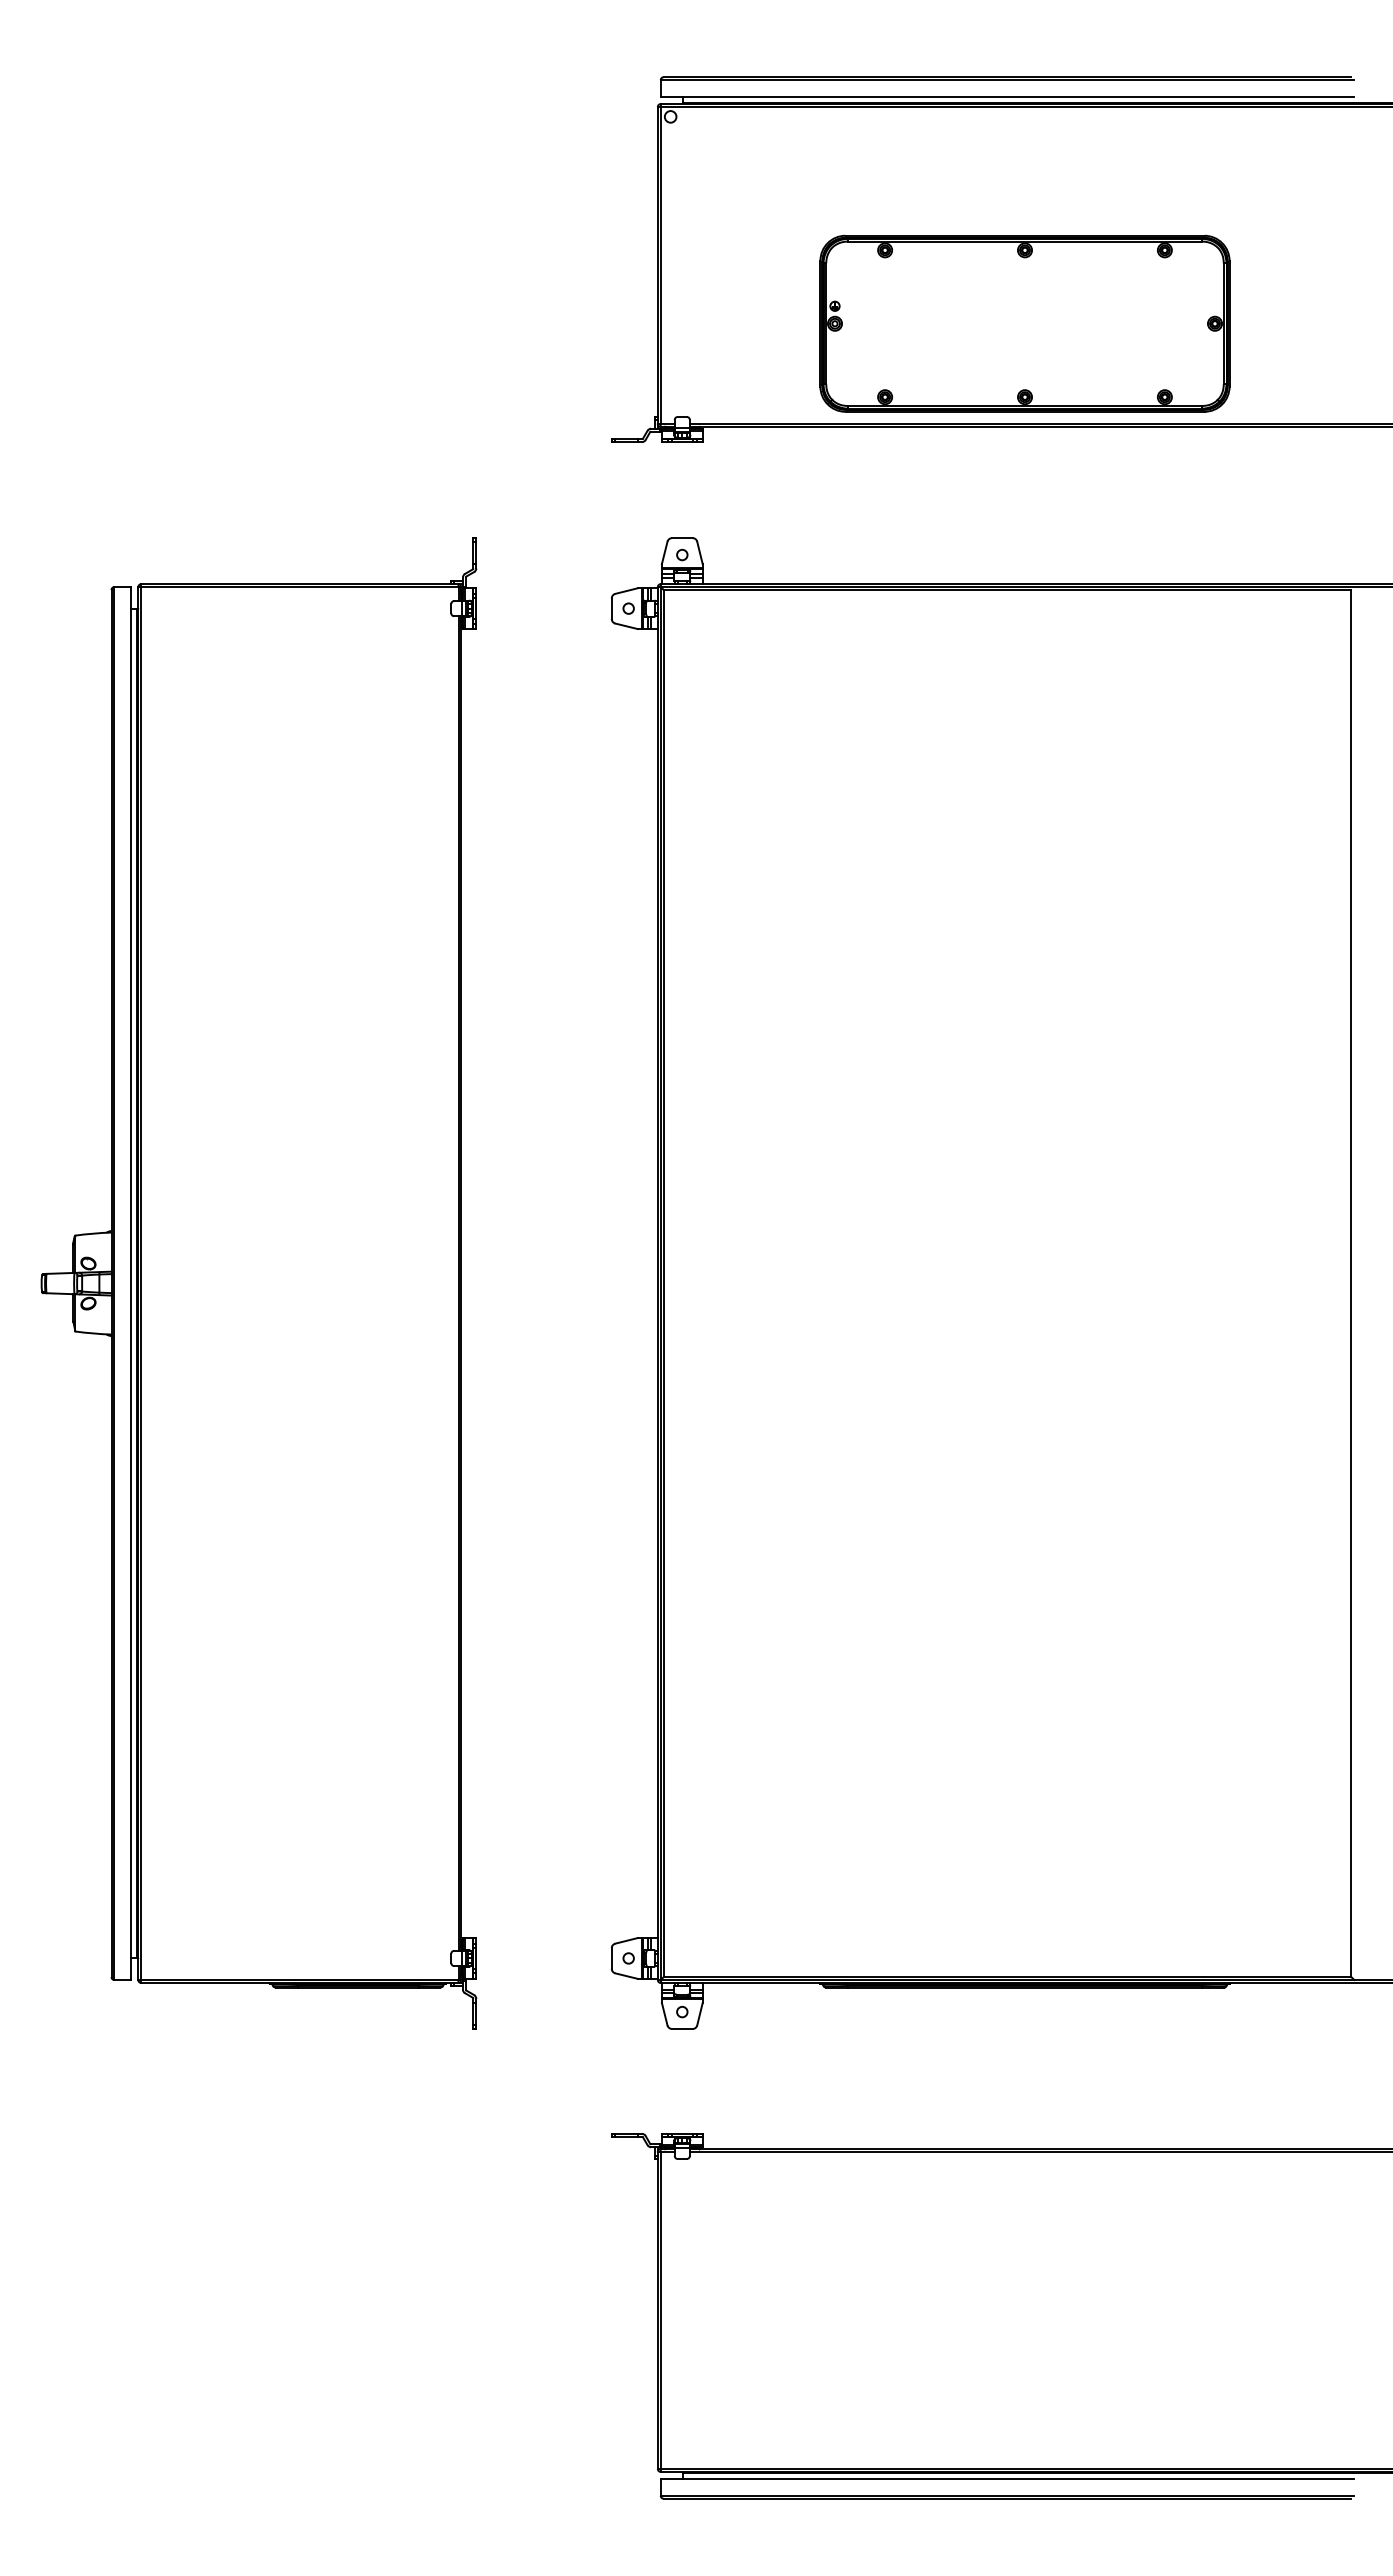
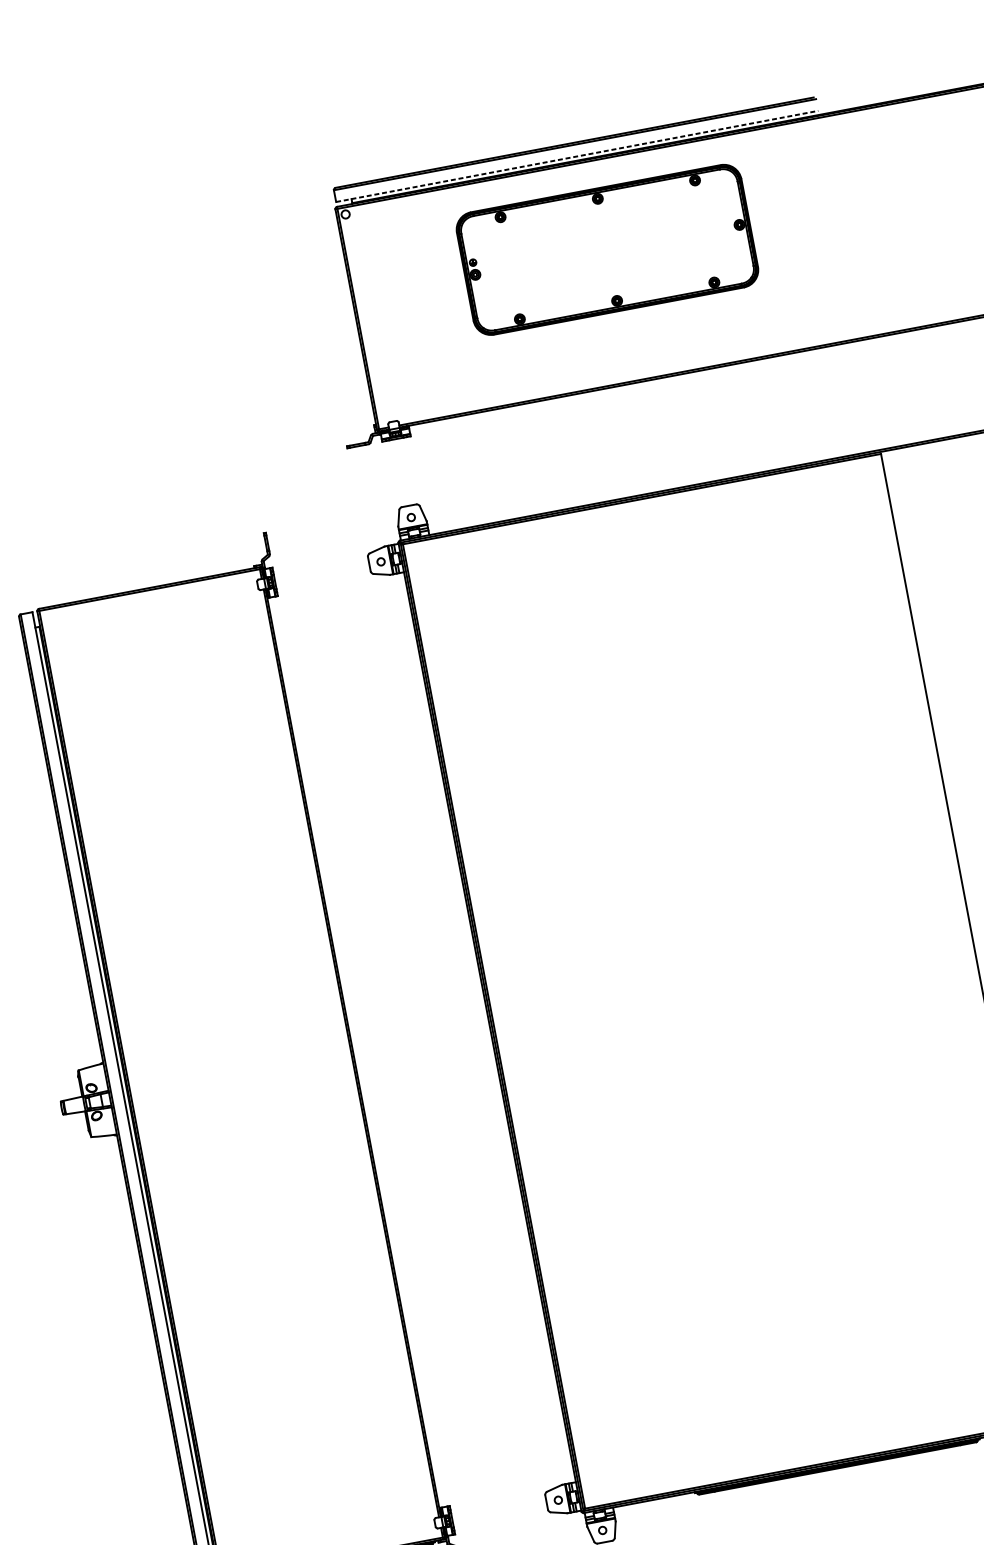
line: (1007, 97) -> (577, 156), solid -> dashed
part: (1024, 323) -> (607, 249), moved

